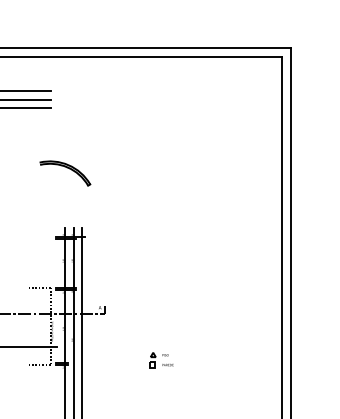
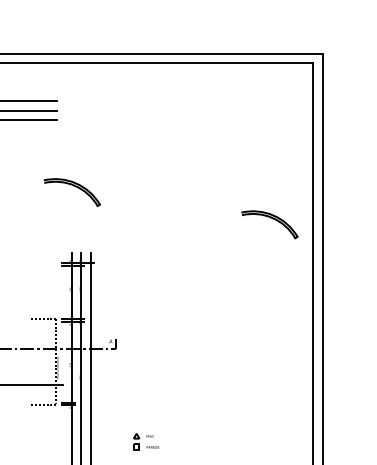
part: (243, 202) -> (270, 224), added
part: (161, 360) -> (145, 442), moved

